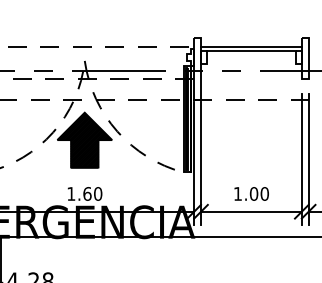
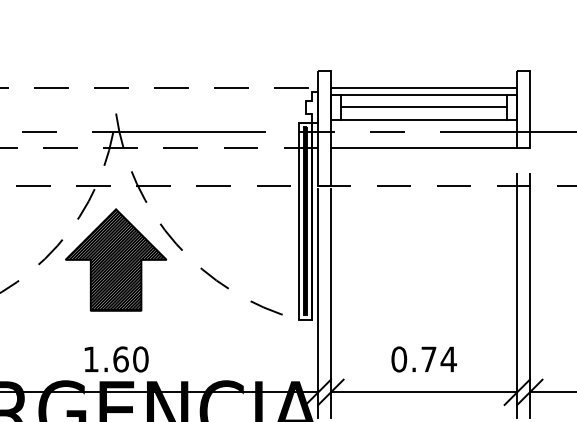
line: (251, 57) -> (424, 107), added
line: (251, 64) -> (424, 120), added
line: (251, 79) -> (424, 147), added
text: (251, 193) -> (424, 358), 1.00 -> 0.74

